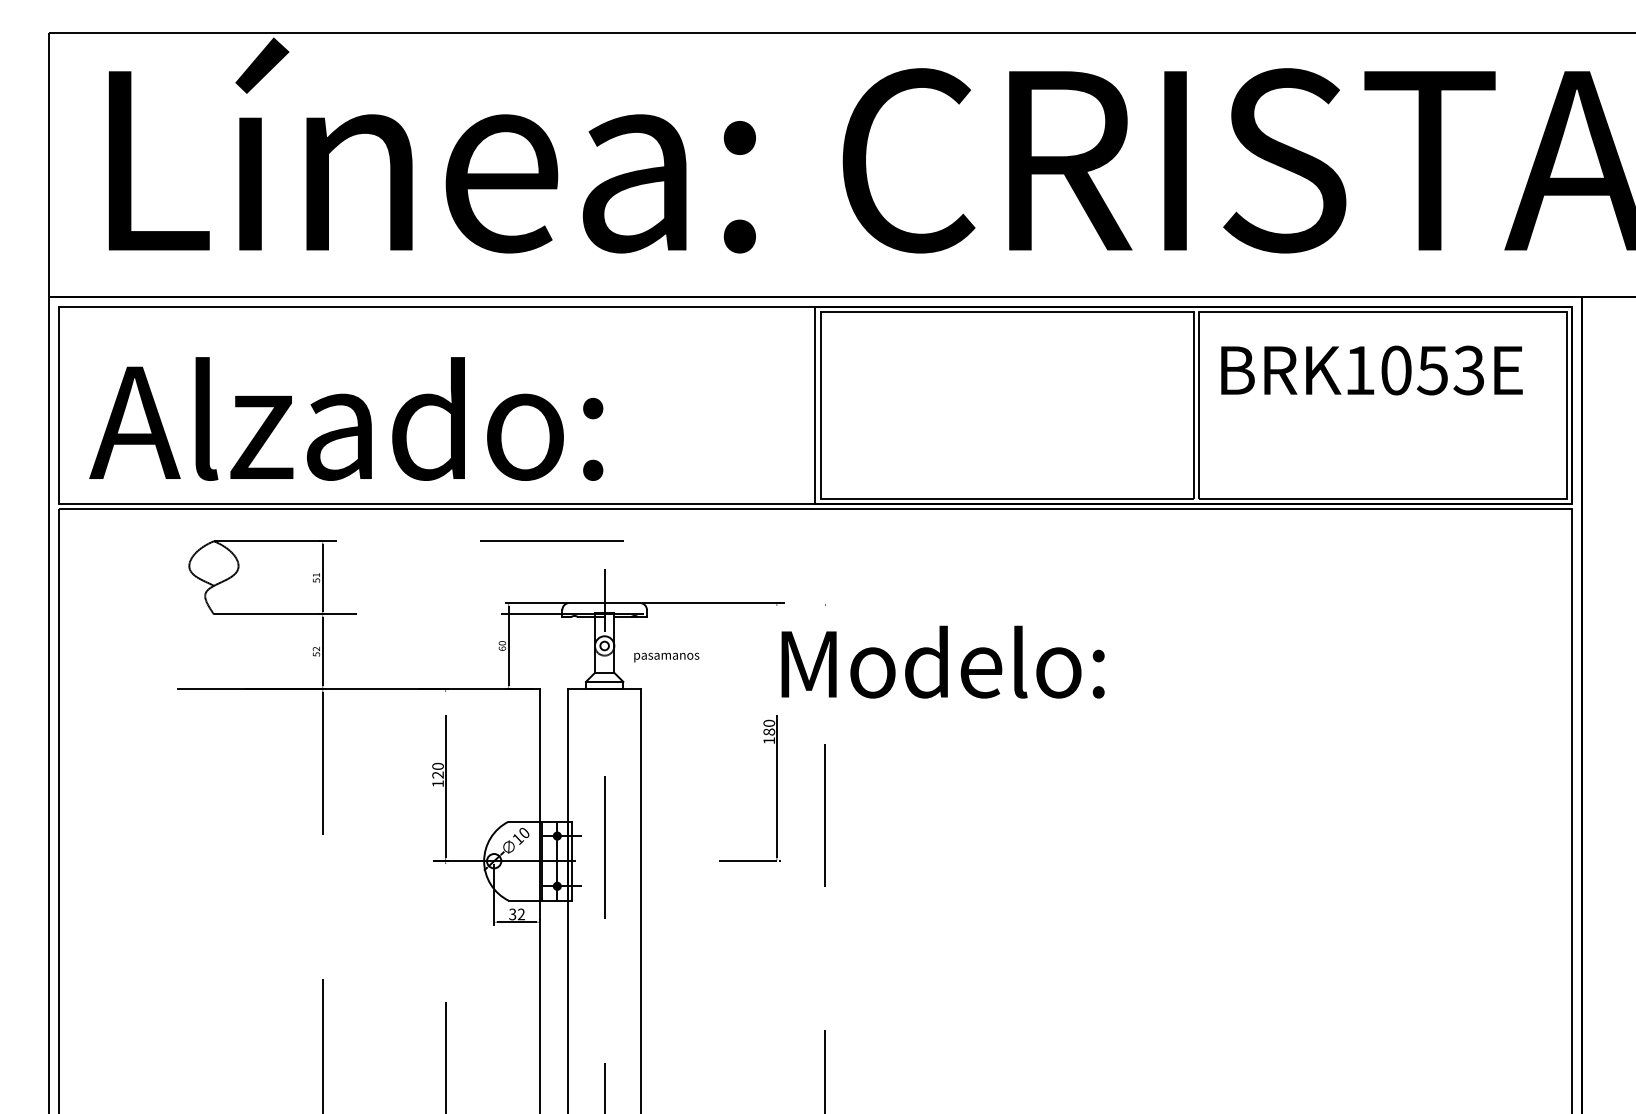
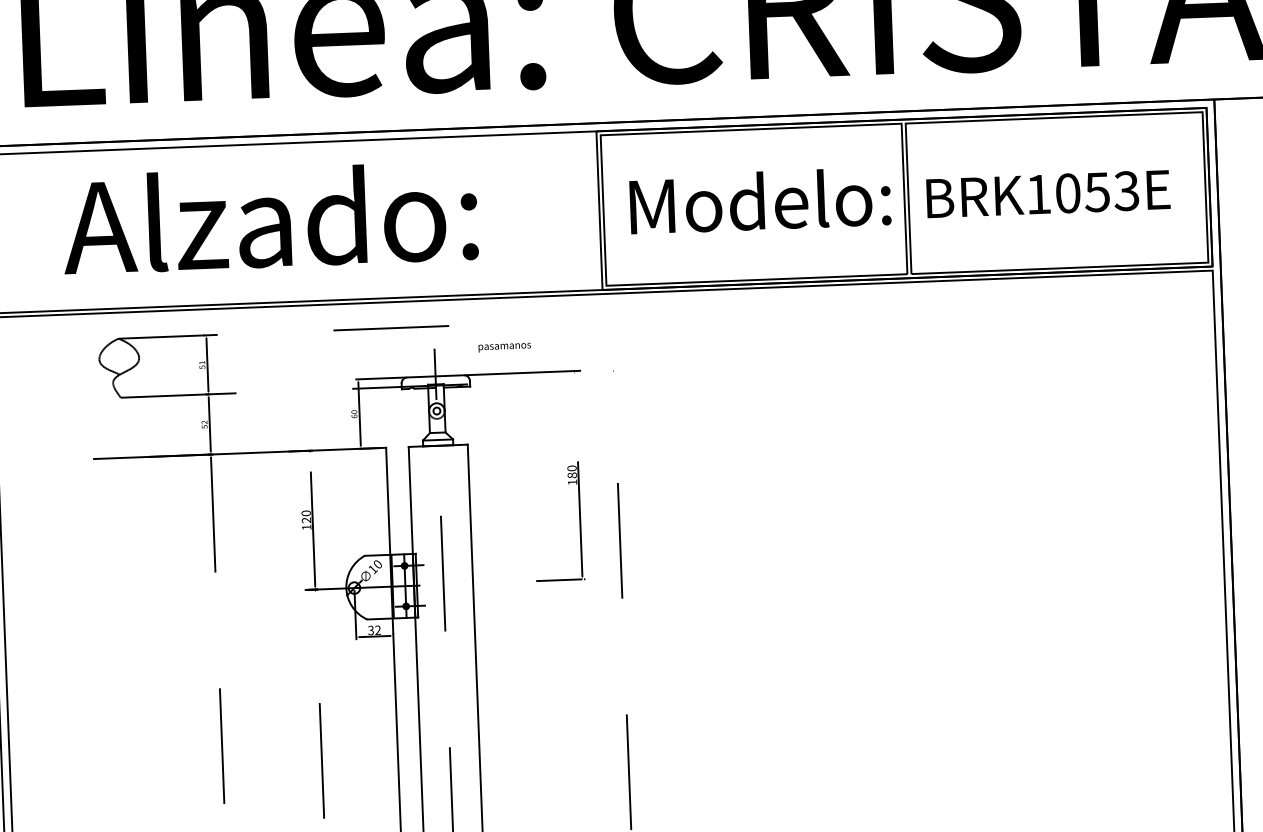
text: (1371, 370) -> (1048, 194), moved
text: (346, 418) -> (270, 217), moved
text: (666, 657) -> (504, 347), moved
text: (942, 661) -> (759, 200), moved

